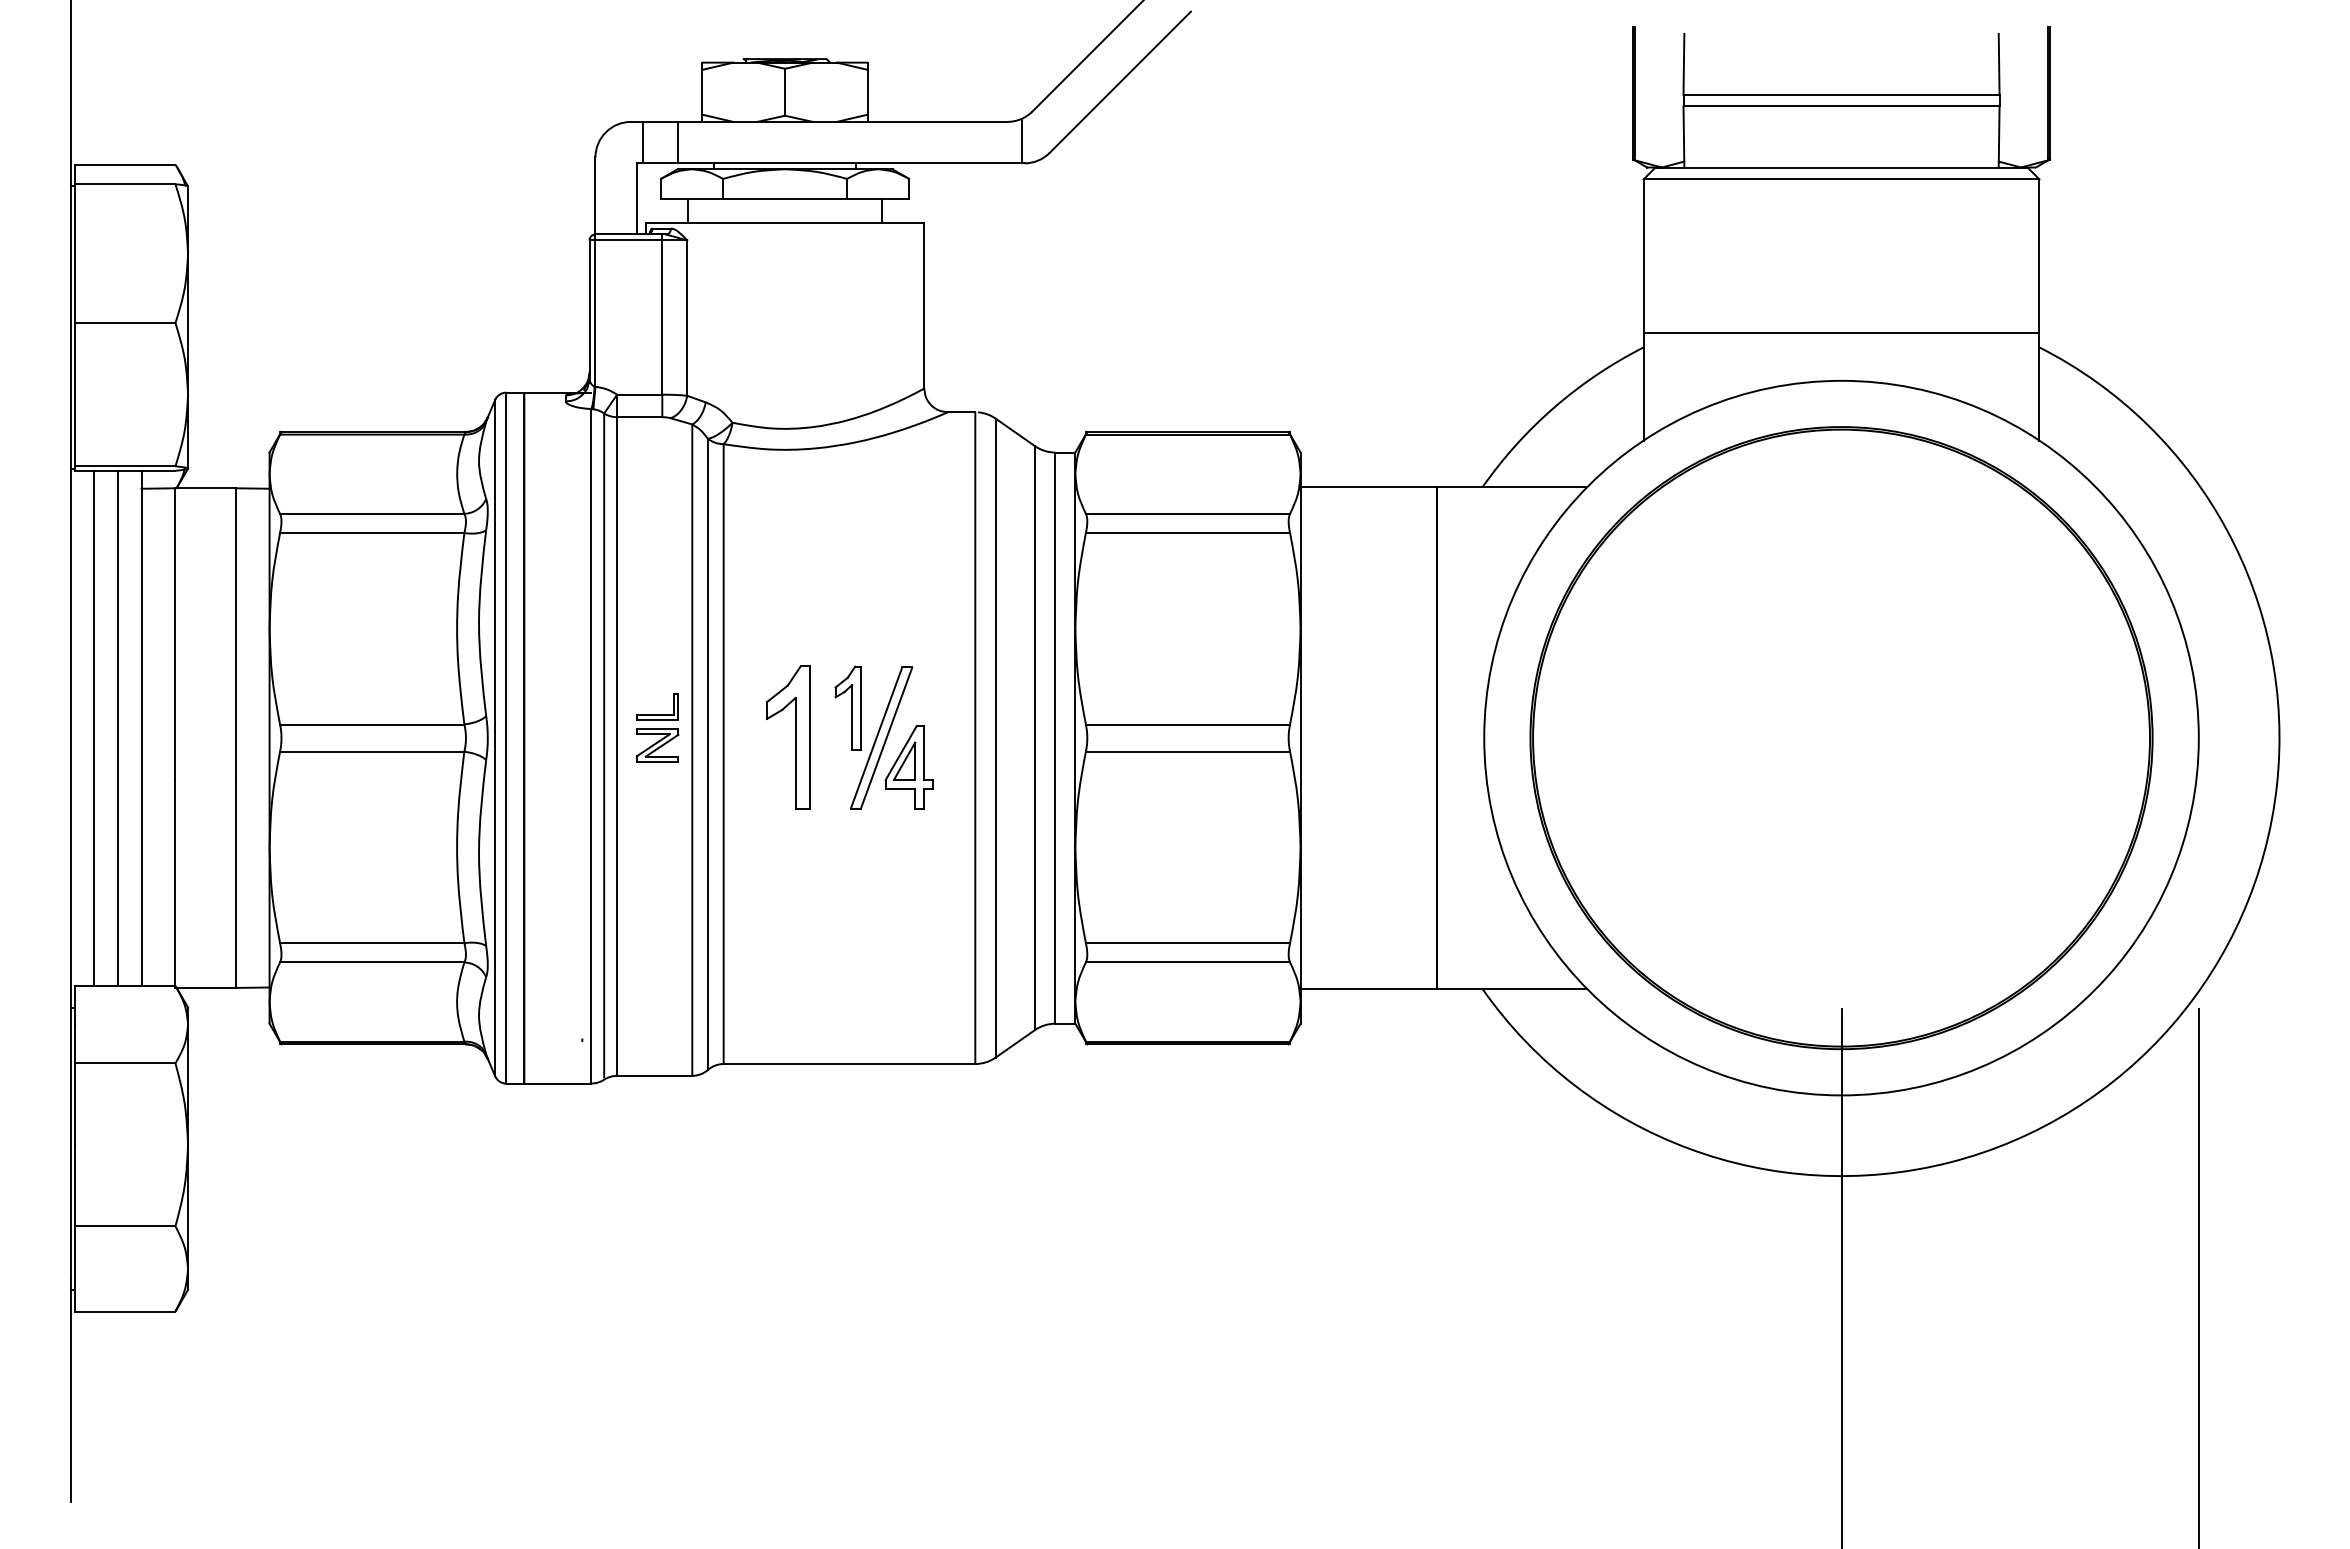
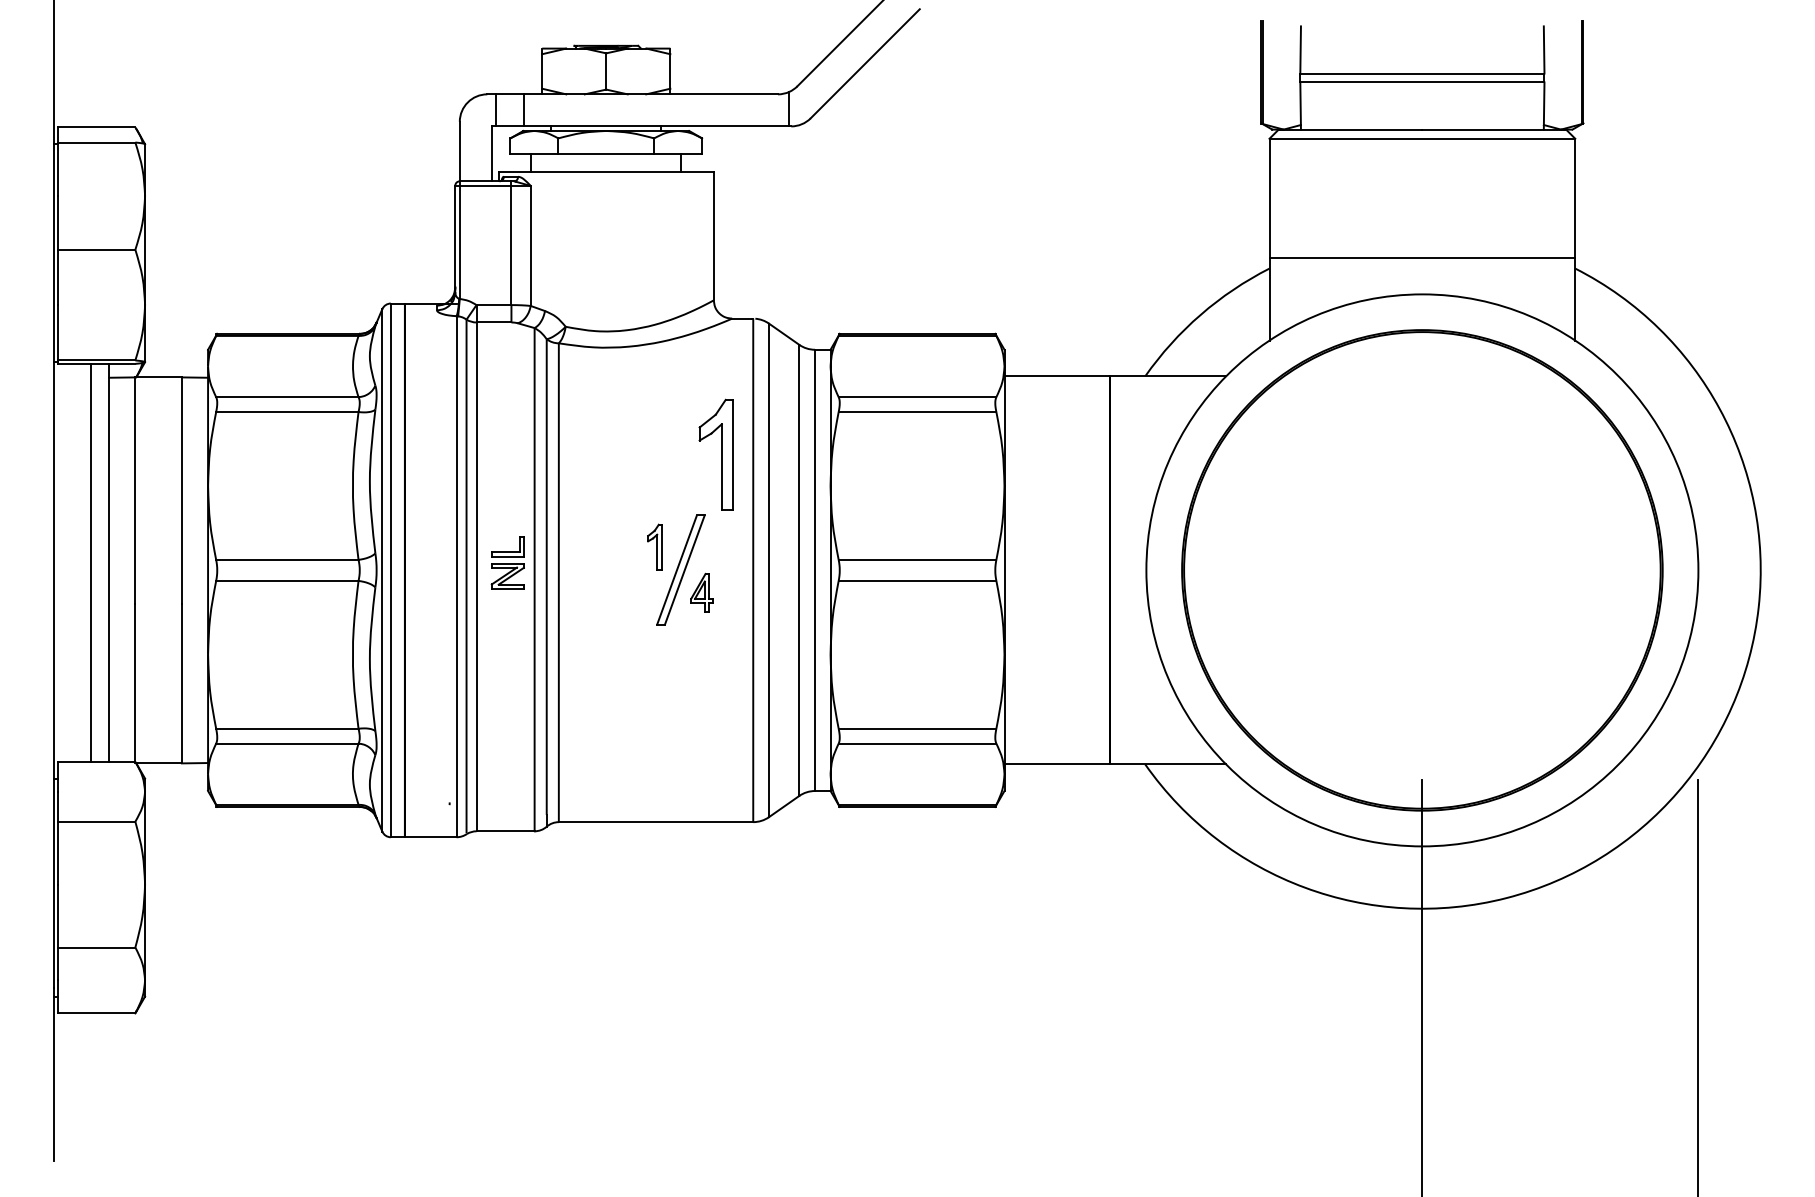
part: (847, 707) -> (654, 546), size x0.7
line: (94, 727) -> (72, 562), removed
part: (795, 737) -> (721, 454), moved
part: (908, 767) -> (701, 593), size x0.6

